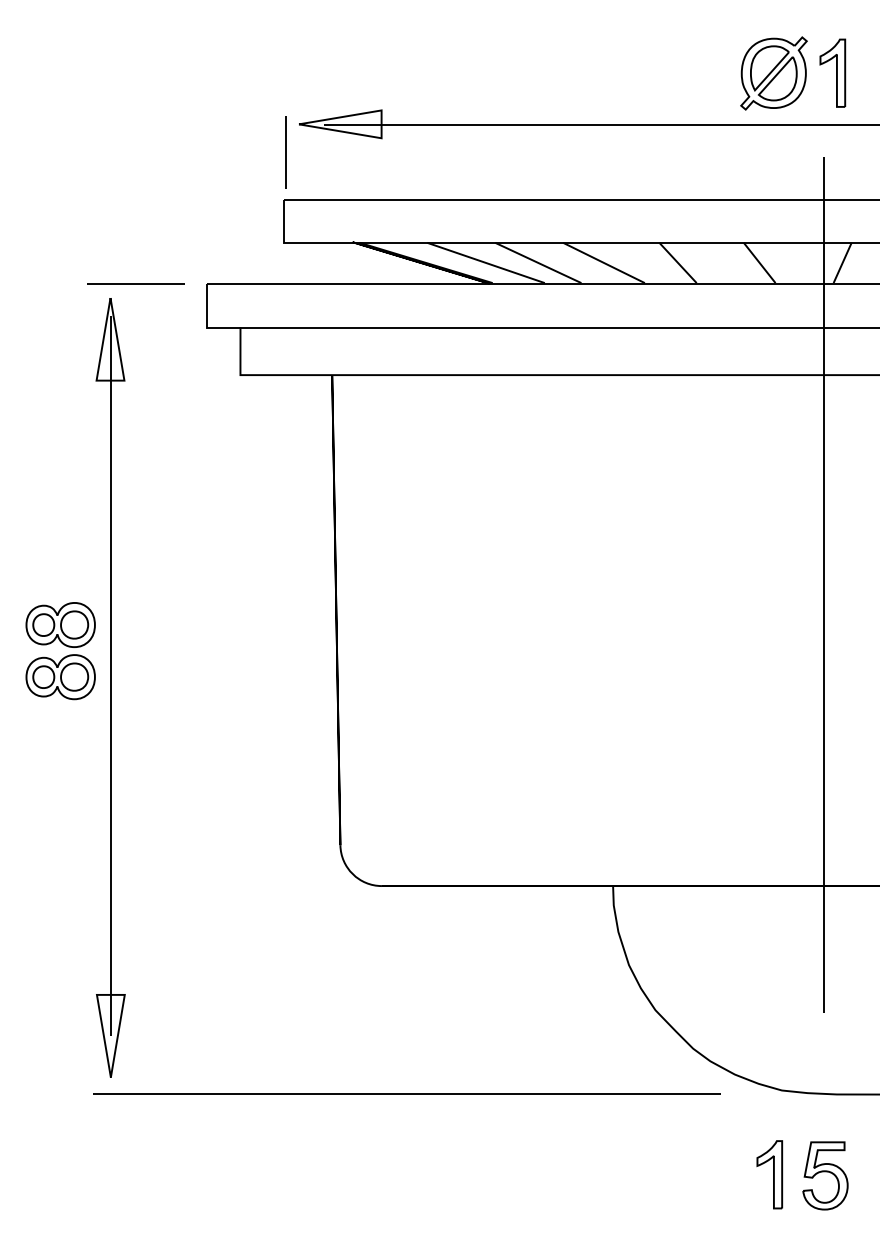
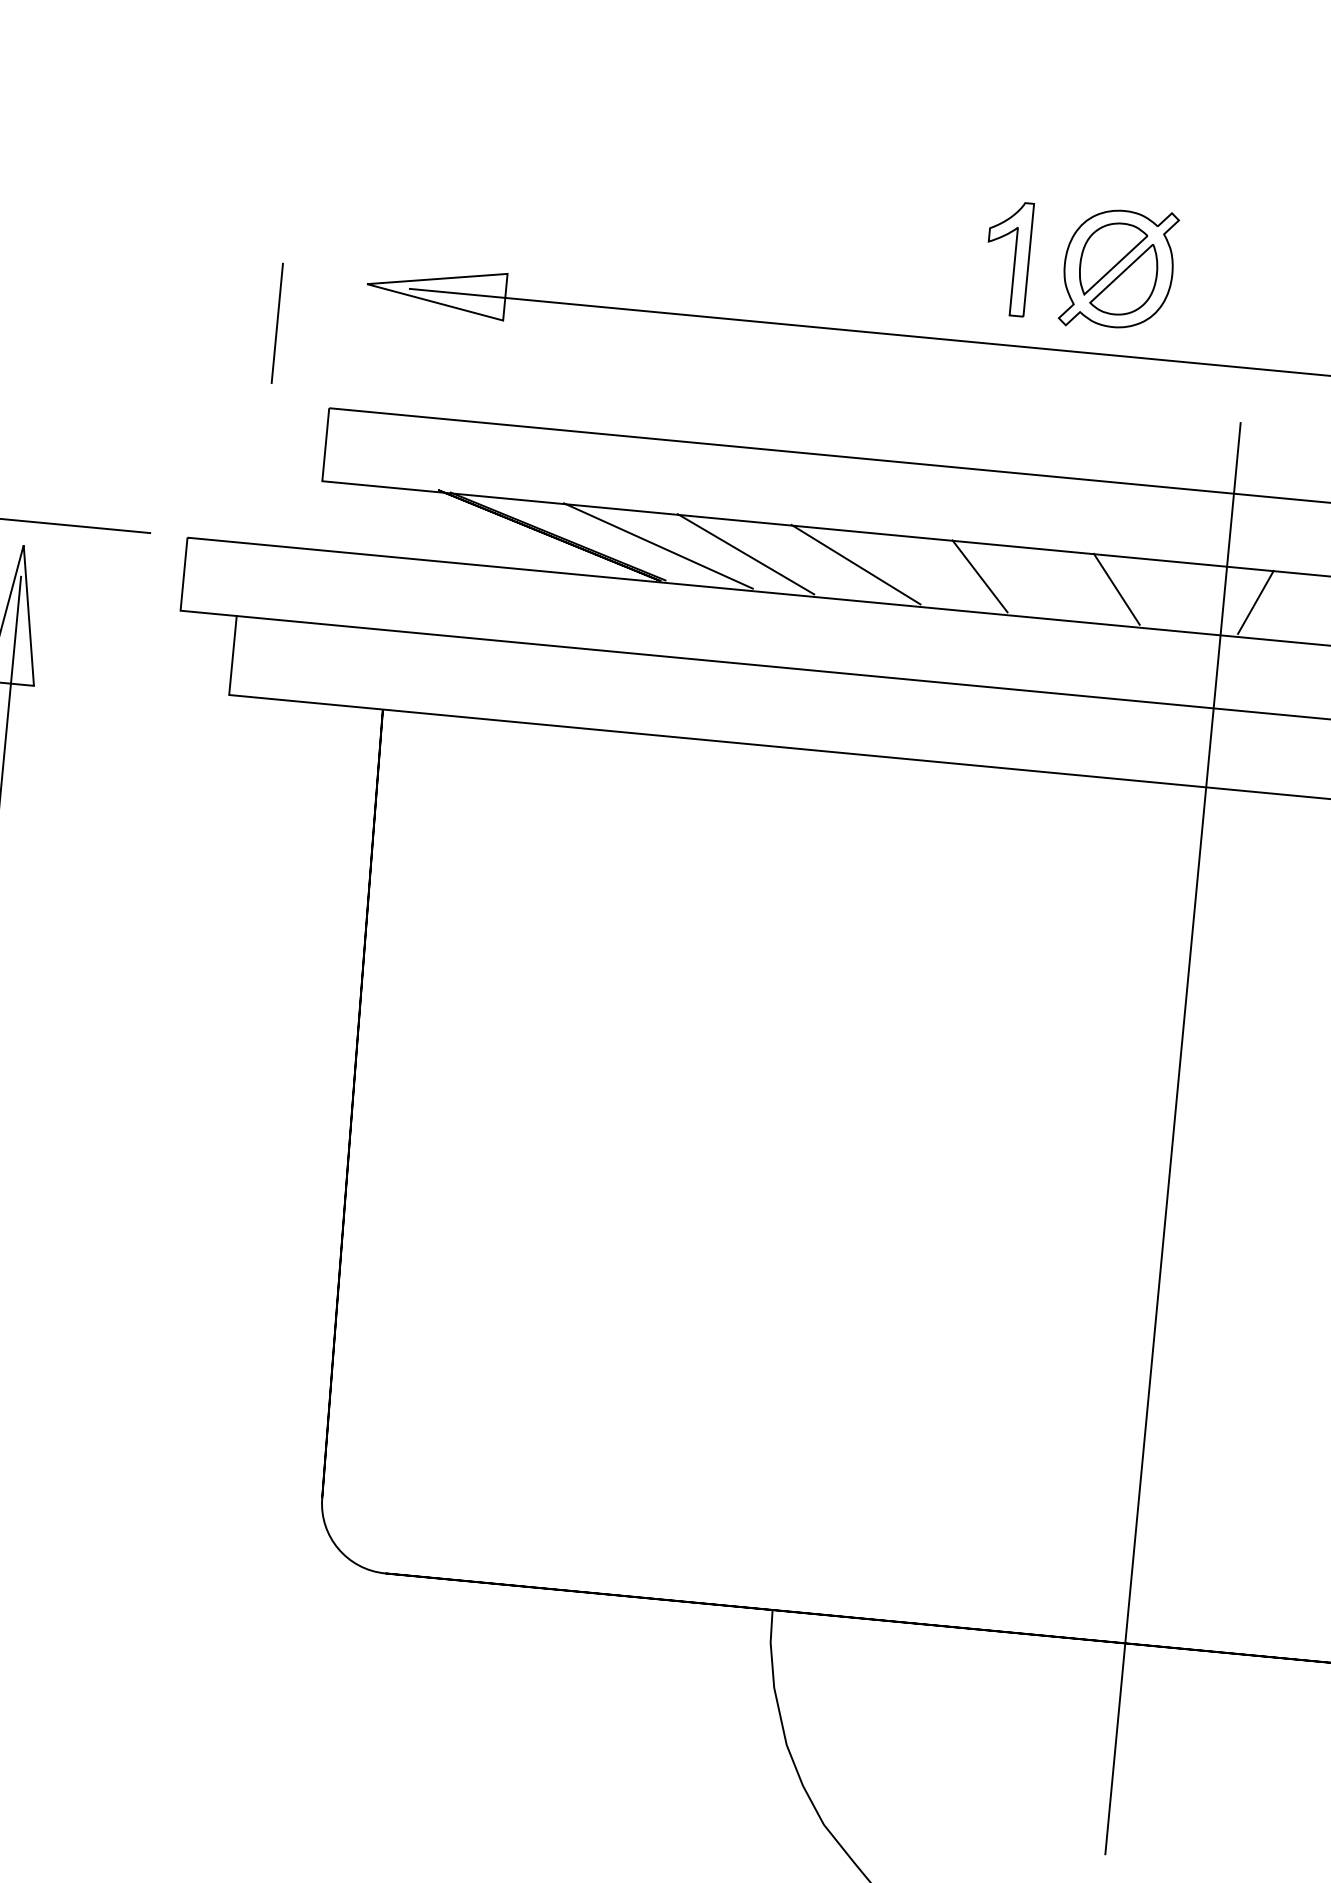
part: (832, 72) -> (1007, 257), moved
part: (773, 73) -> (1118, 269), moved
line: (285, 152) -> (276, 323), moved

